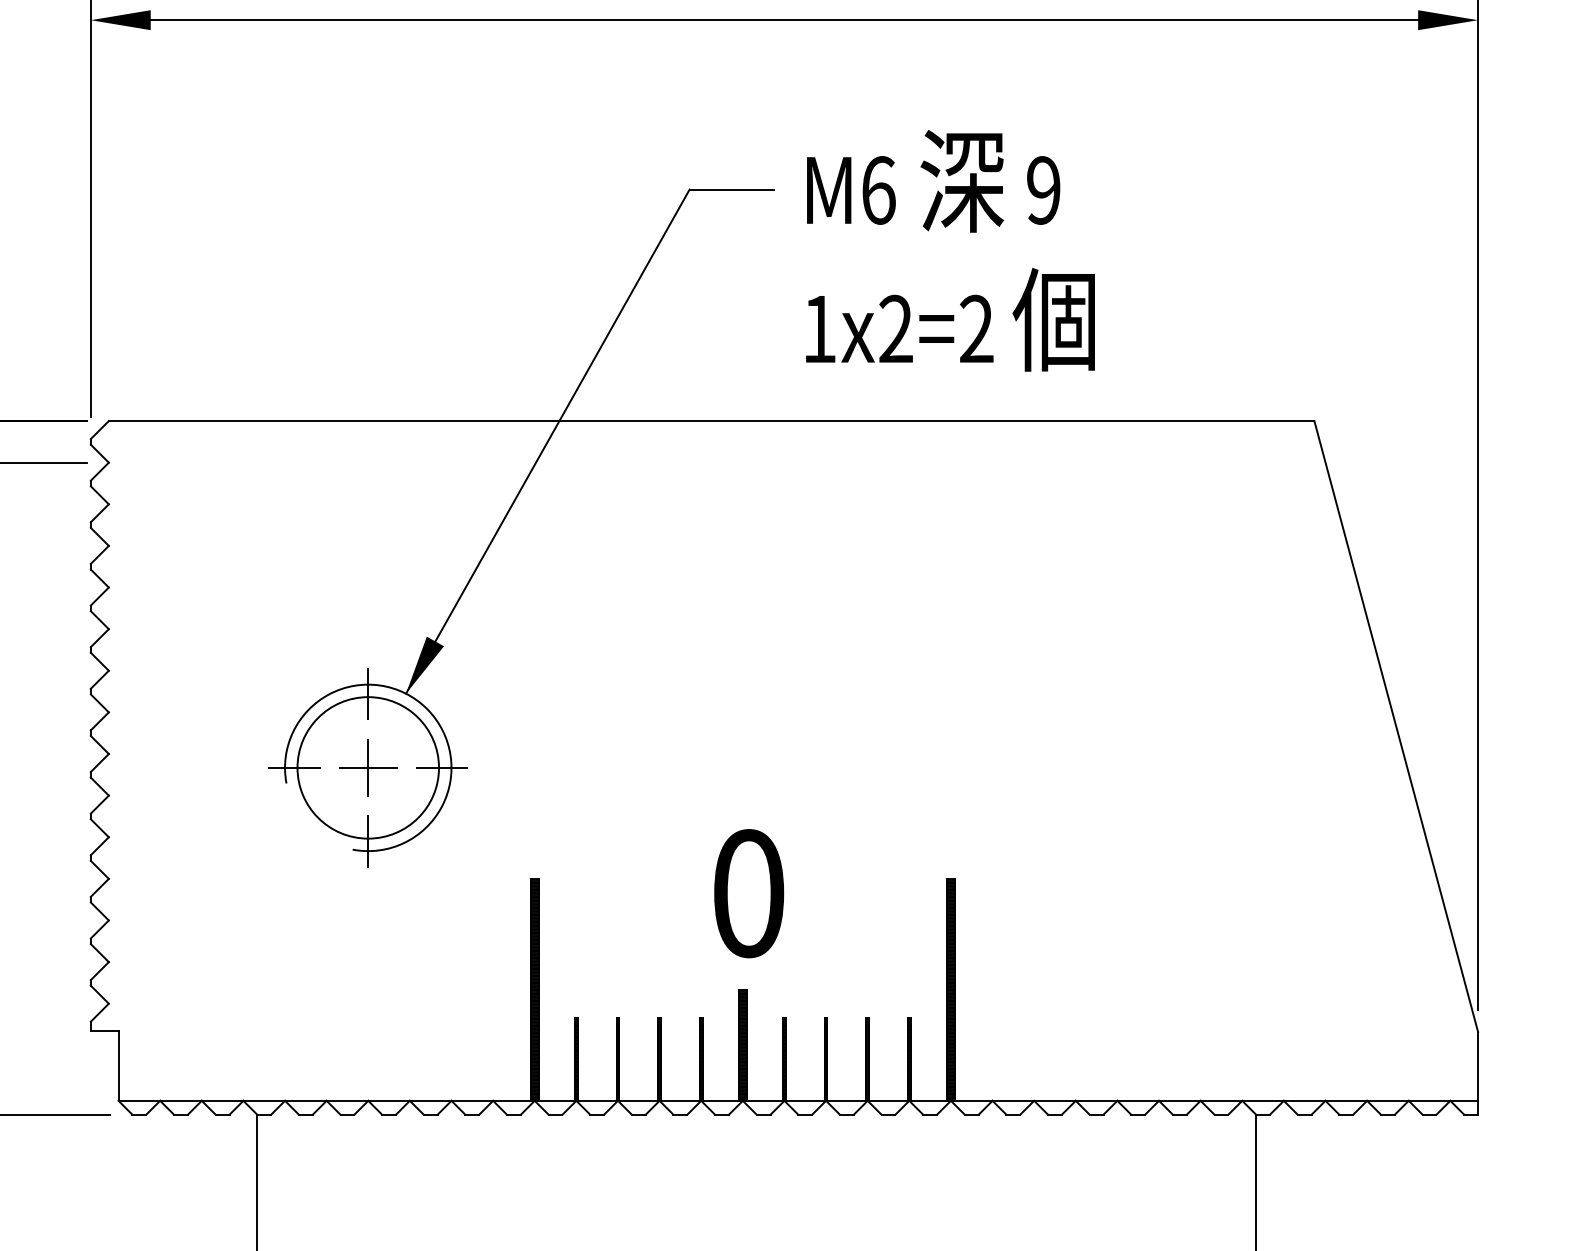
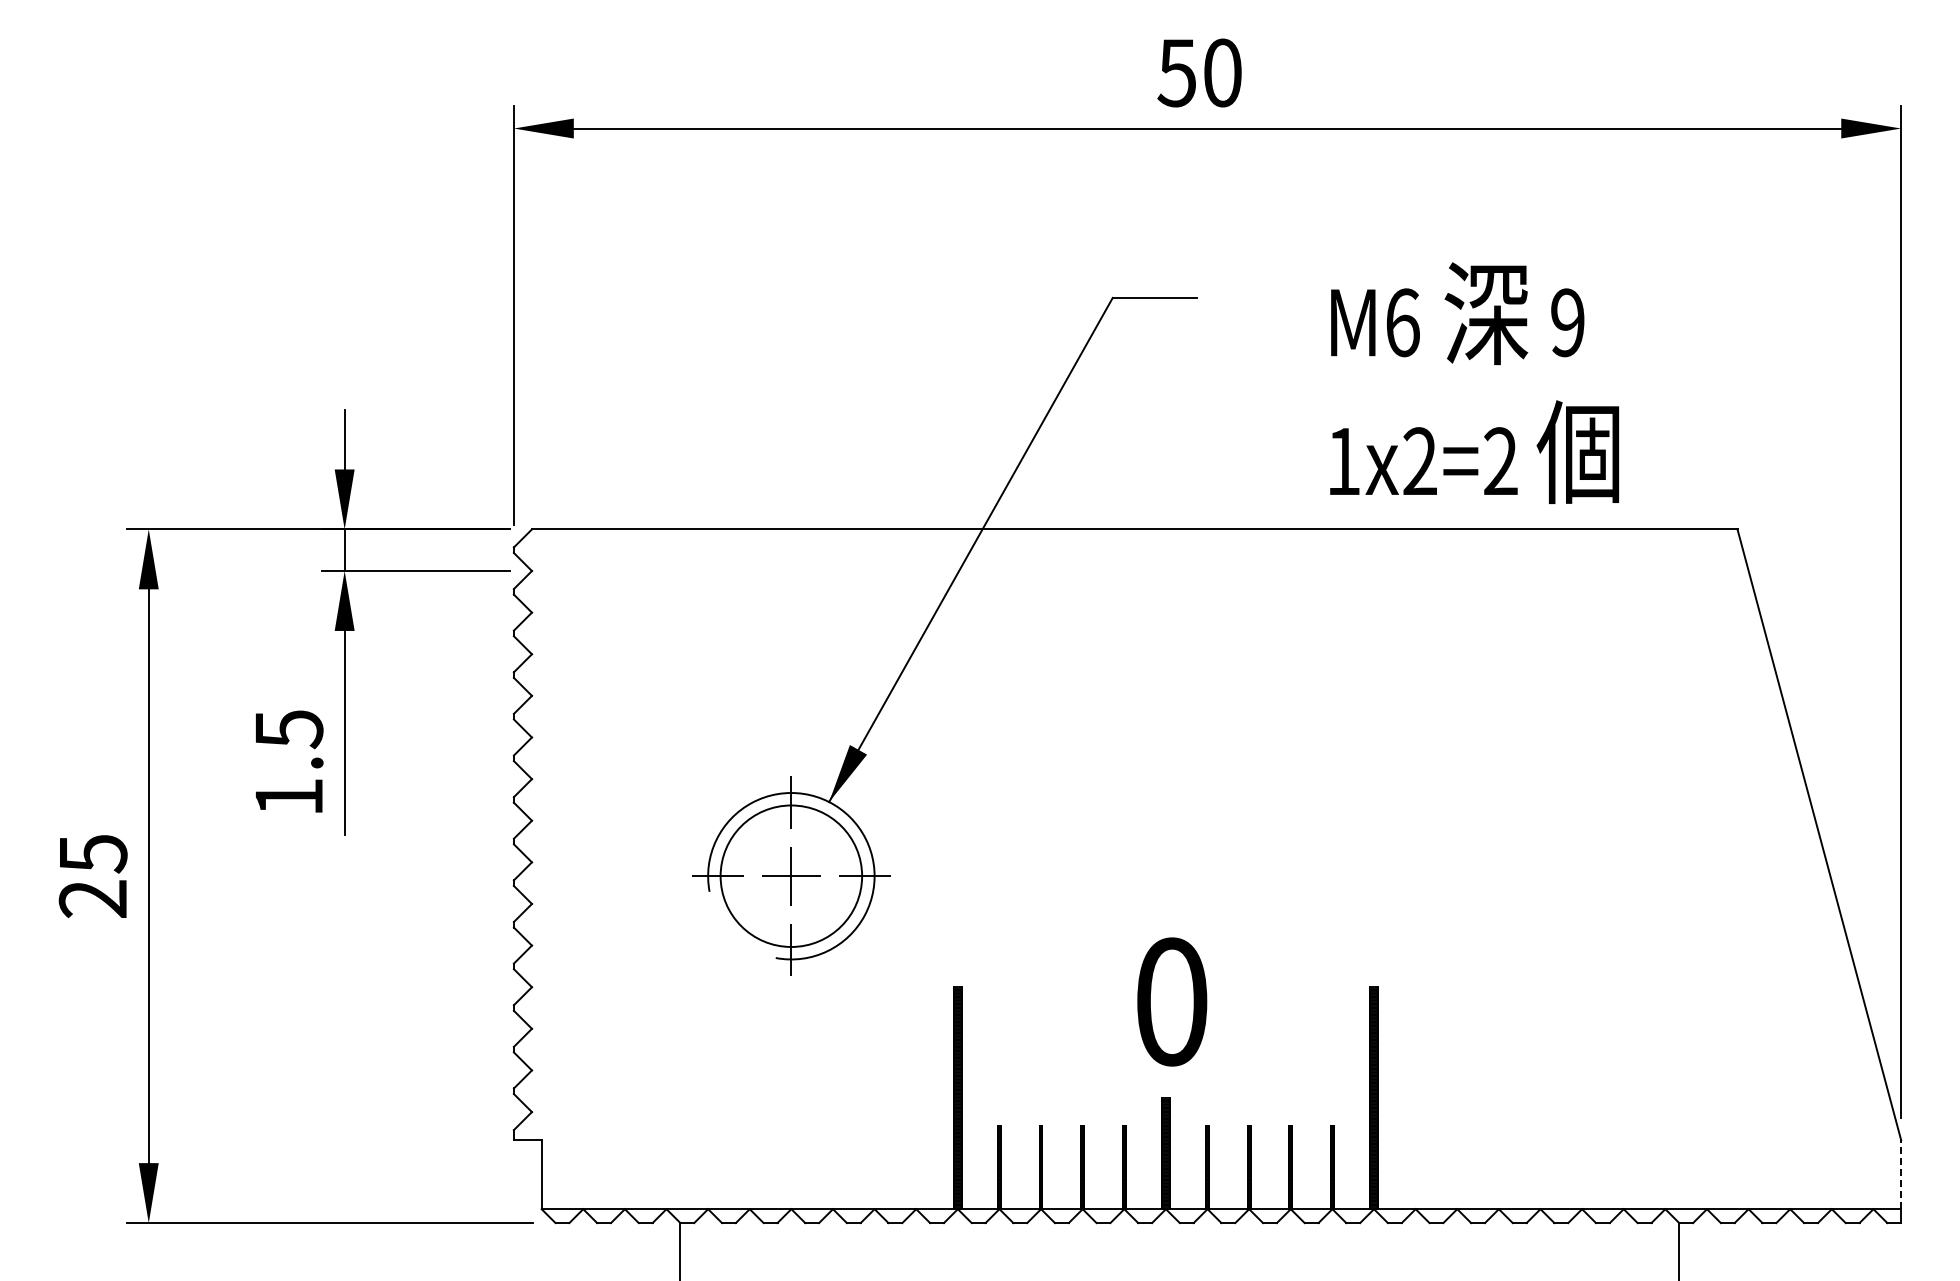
text: (950, 250) -> (1474, 382), moved
line: (1478, 1066) -> (1901, 1174), solid -> dashed

